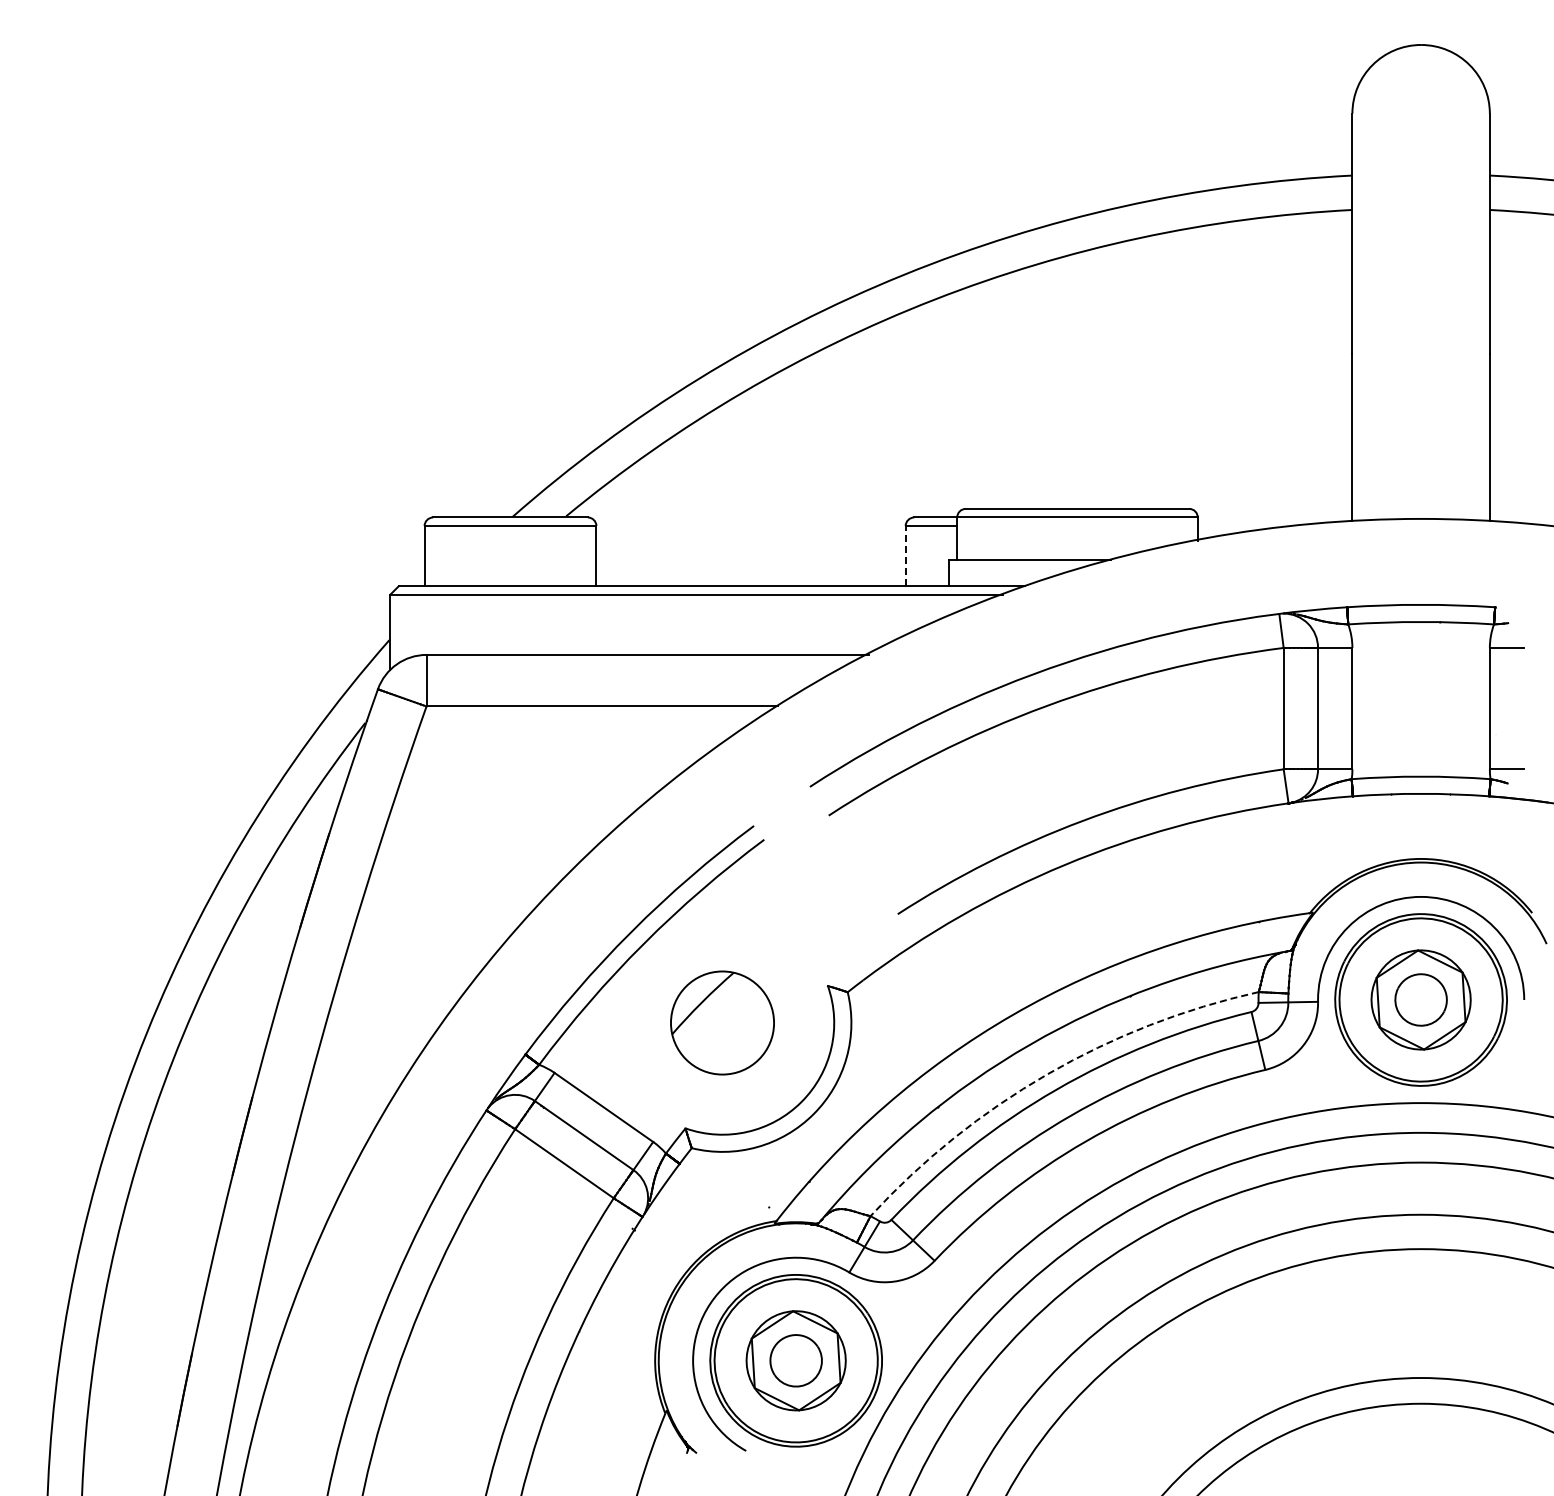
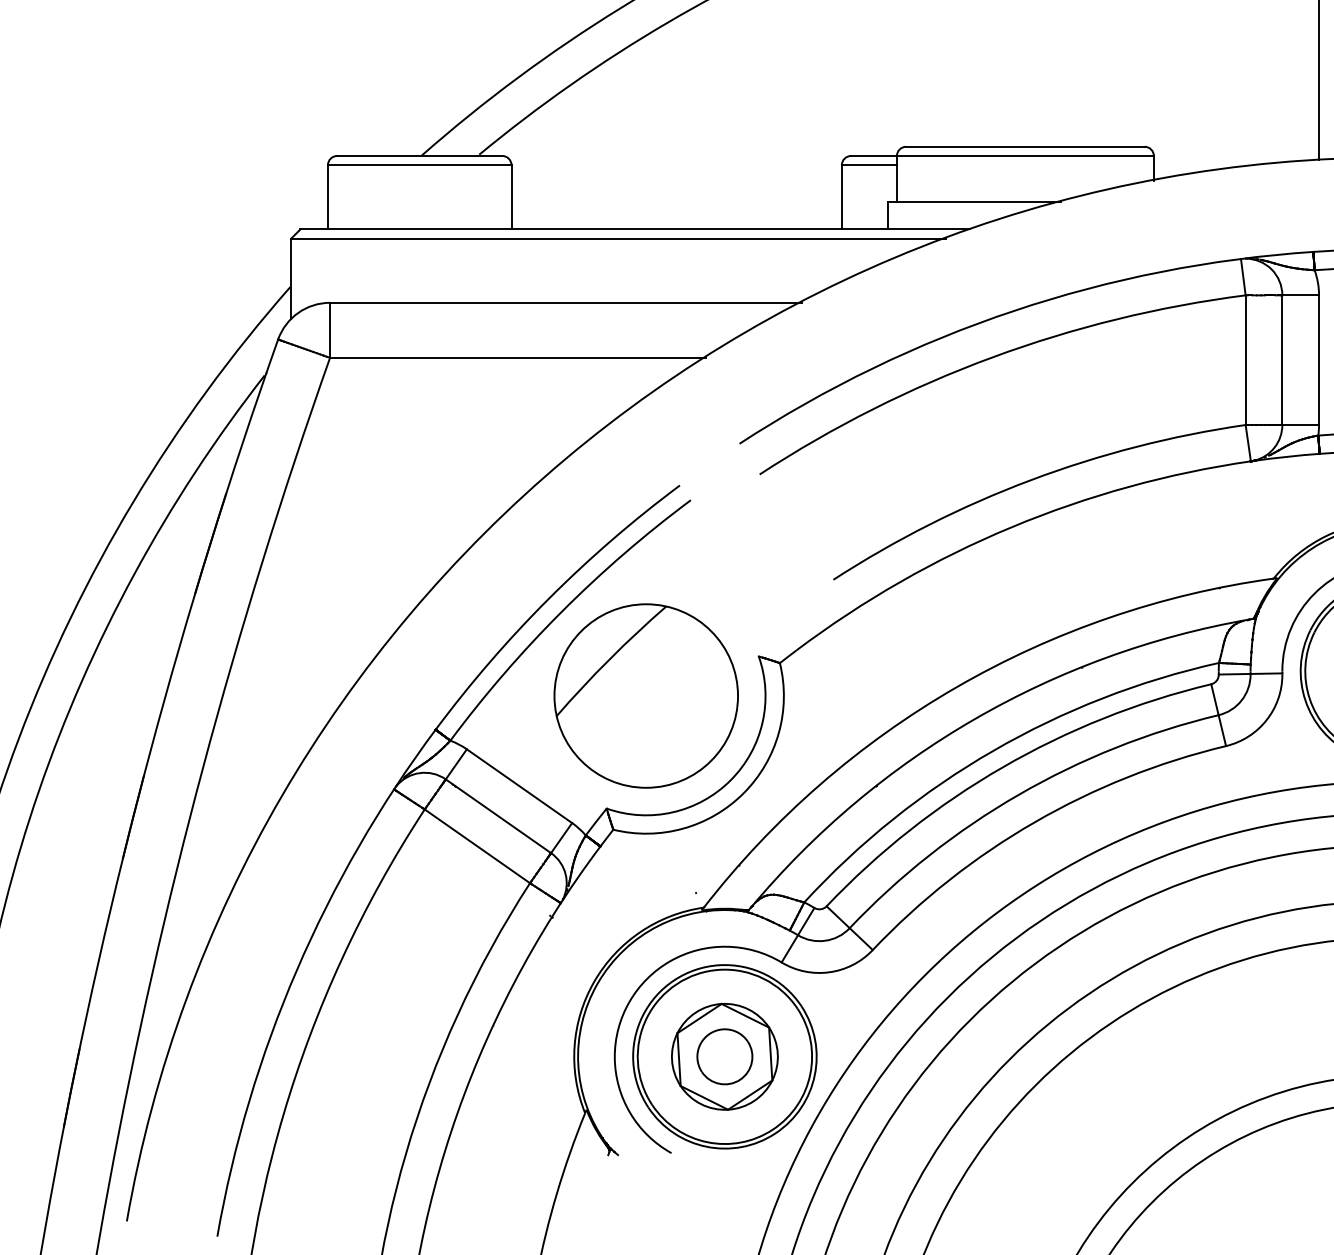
line: (905, 555) -> (841, 196), dashed -> solid
part: (722, 1022) -> (646, 695), size x1.67
arc: (1047, 1074) -> (993, 751), dashed -> solid

